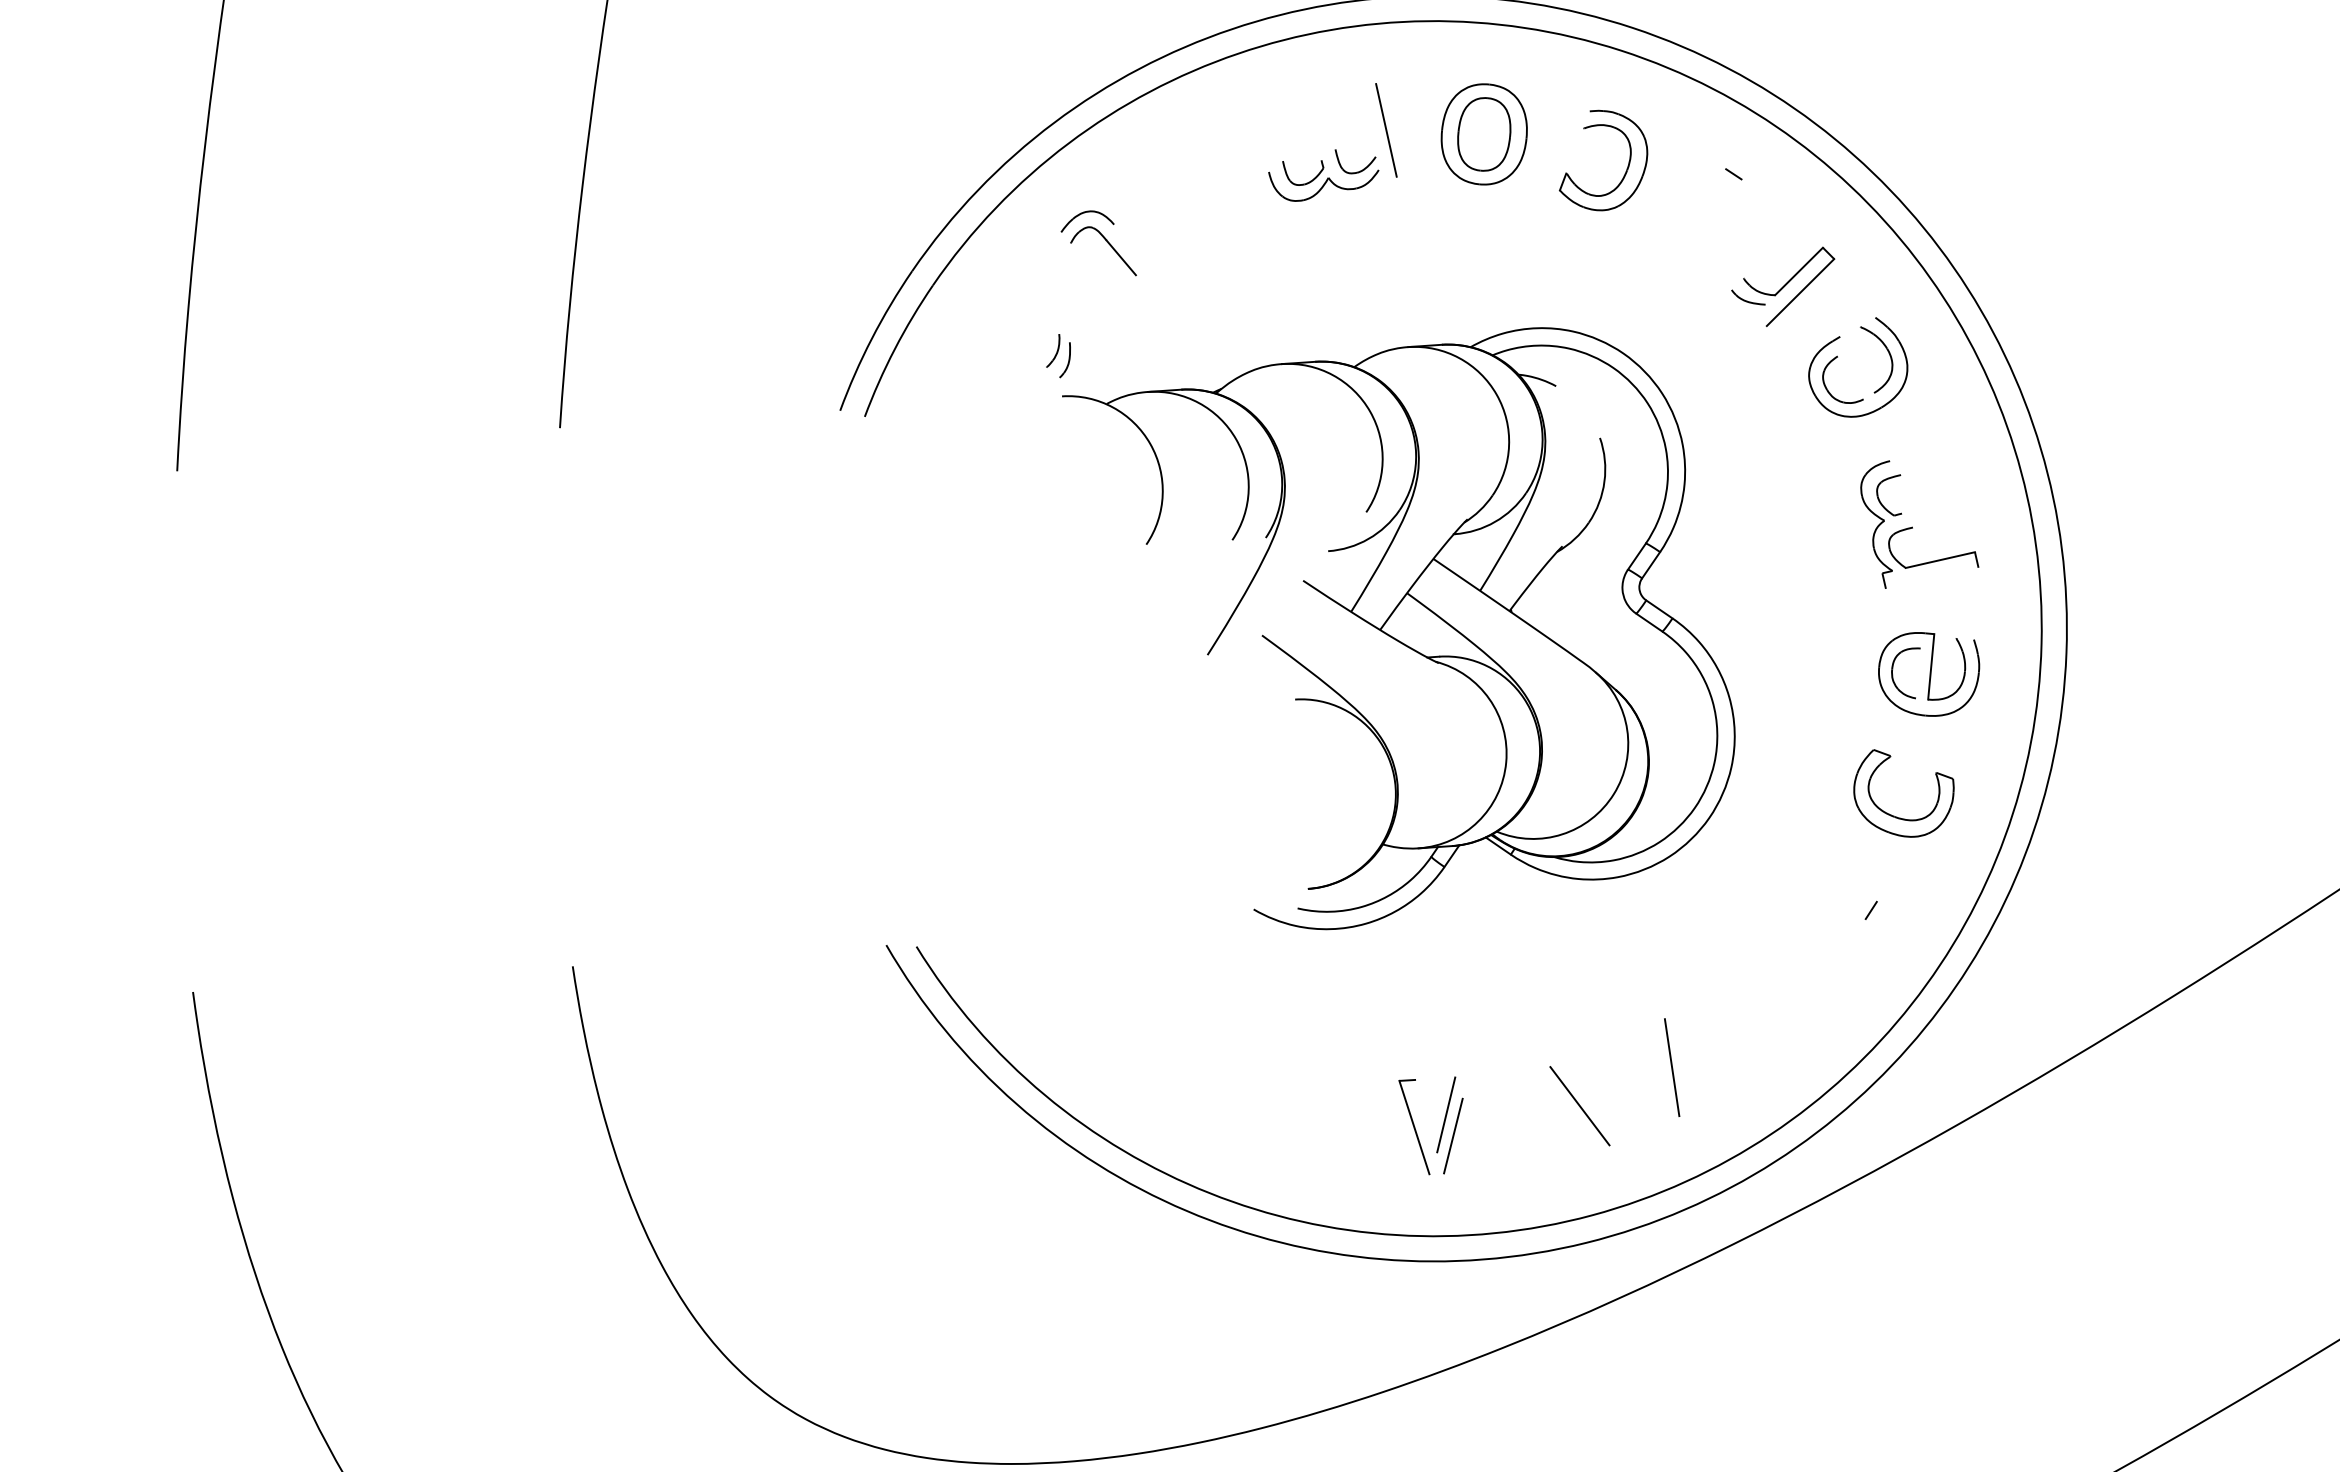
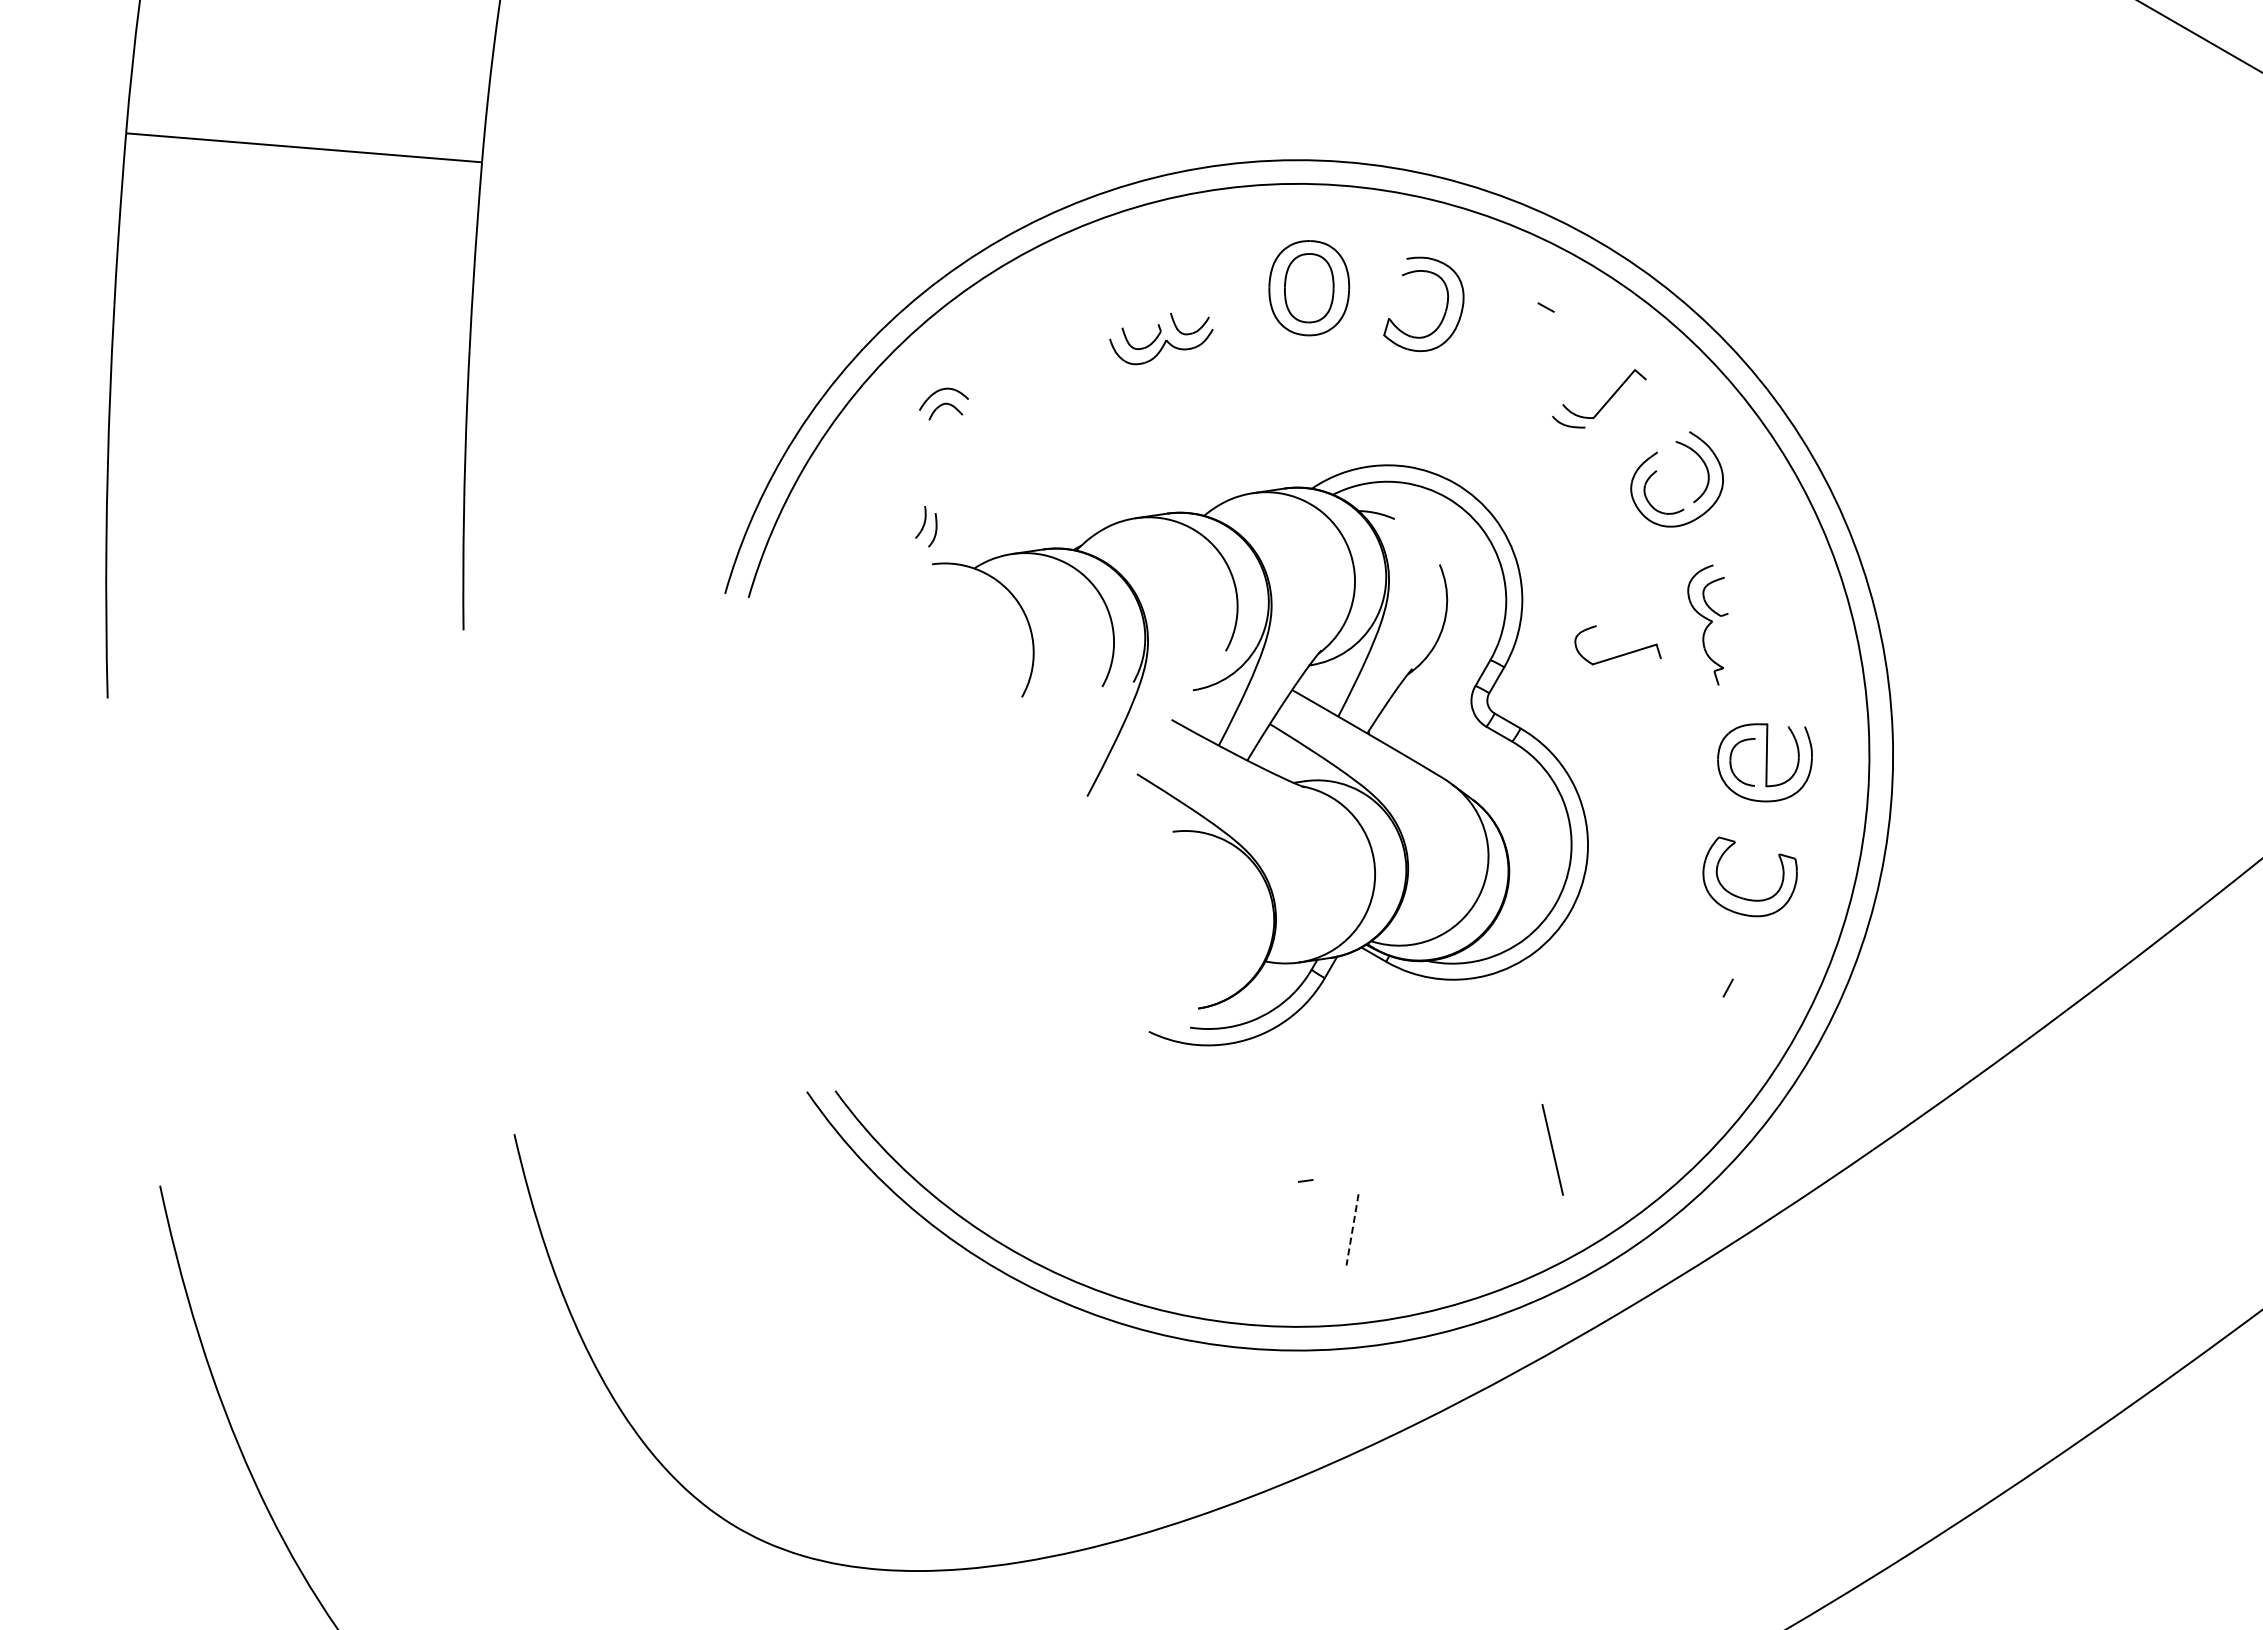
line: (1386, 130) -> (1217, 291), removed
line: (1121, 258) -> (977, 430), removed
line: (1800, 292) -> (1617, 413), removed
part: (1935, 559) -> (1620, 654), moved
line: (1579, 1105) -> (1468, 1192), removed
line: (1446, 1114) -> (1344, 1210), removed
line: (1413, 1127) -> (1314, 1224), removed
line: (1453, 1136) -> (1352, 1230), solid -> dashed

